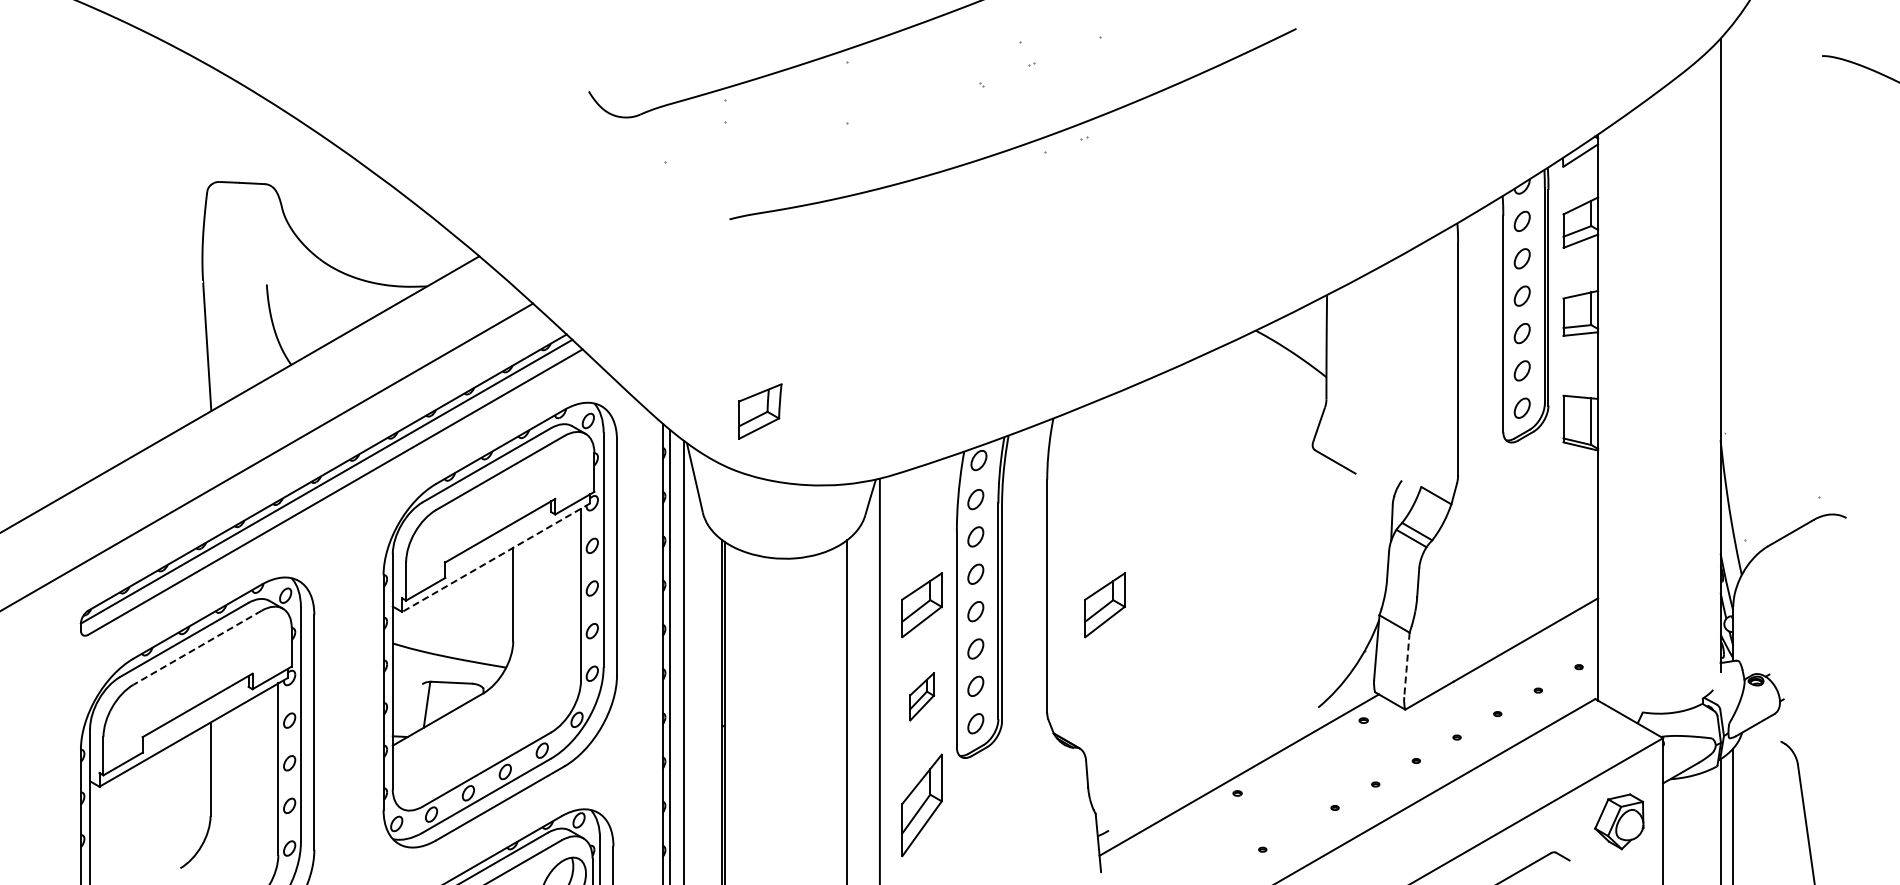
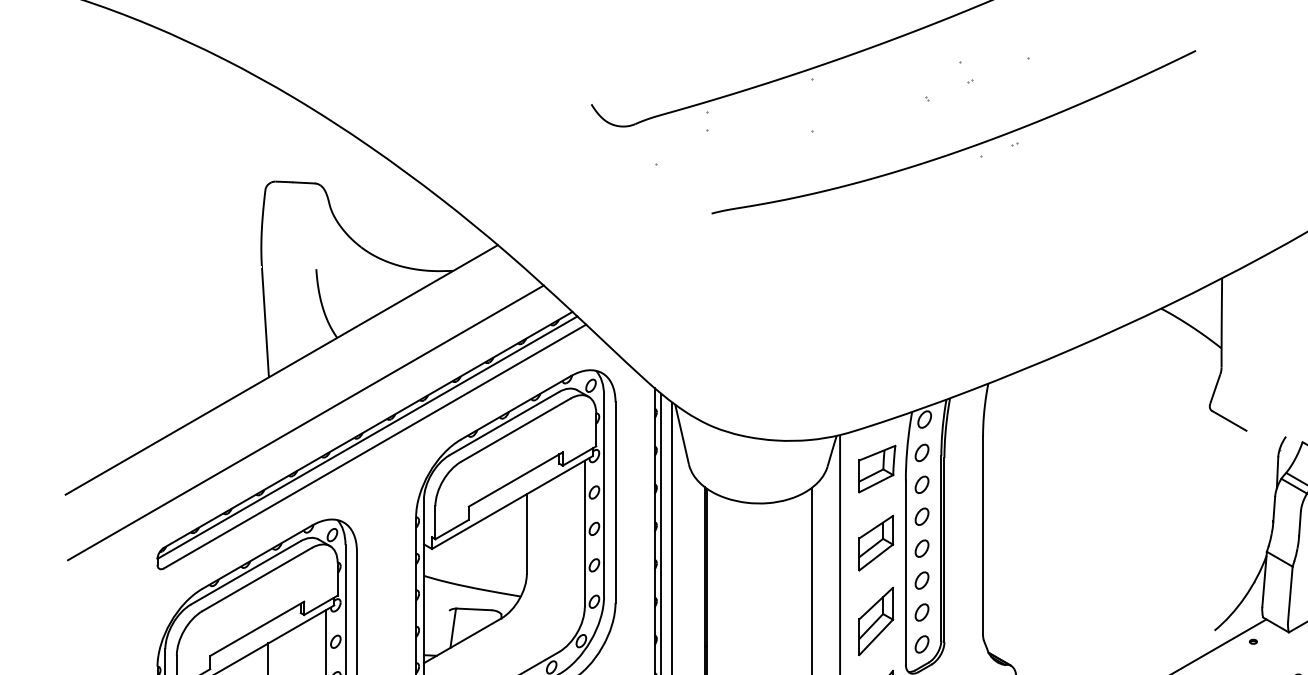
part: (760, 411) -> (877, 469), moved
line: (496, 557) -> (512, 502), dashed -> solid
part: (1104, 605) -> (1031, 543), removed
line: (197, 647) -> (257, 579), dashed -> solid
line: (1406, 665) -> (1289, 594), dashed -> solid
part: (921, 696) -> (875, 621), size x1.67

